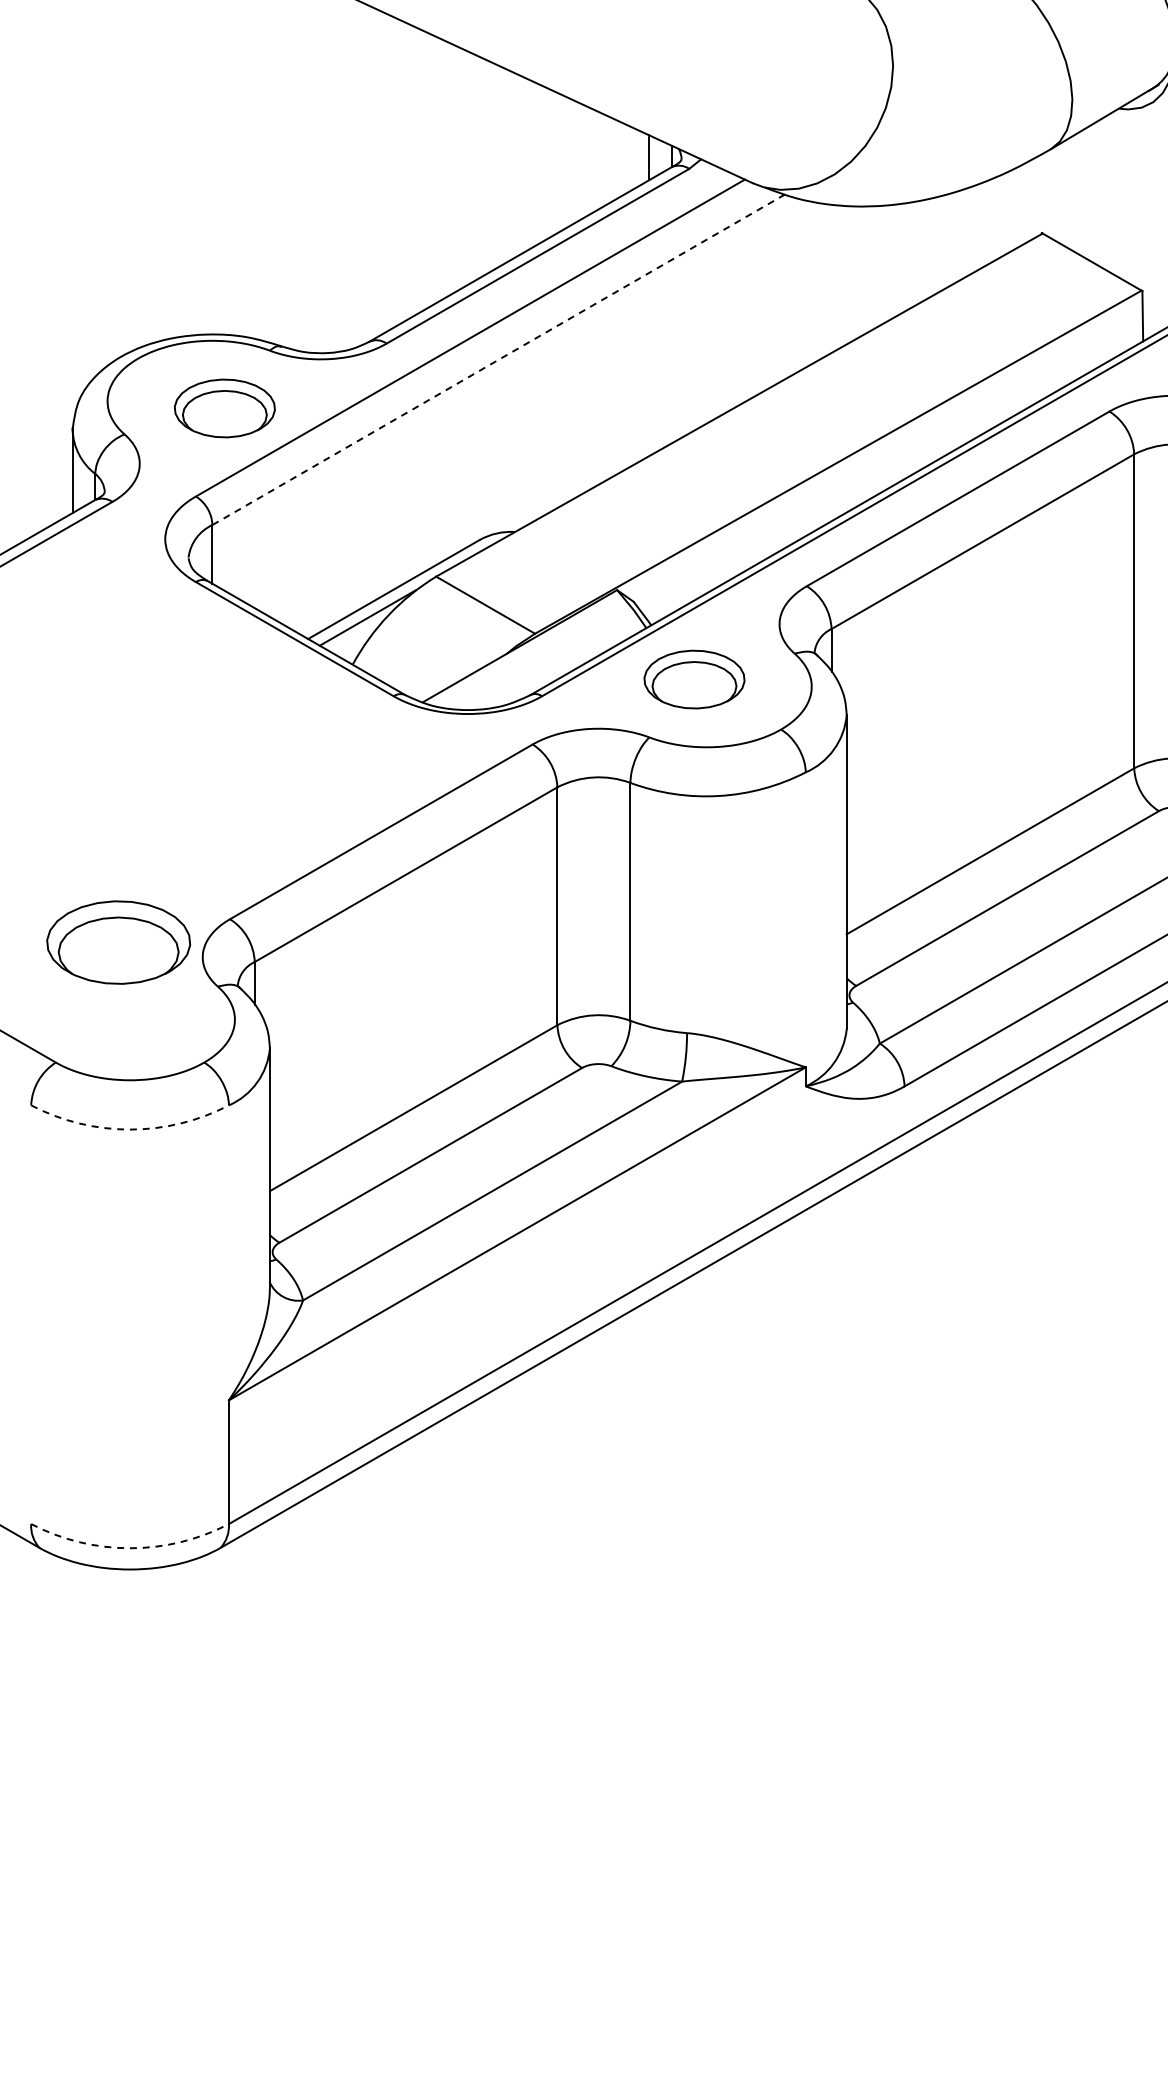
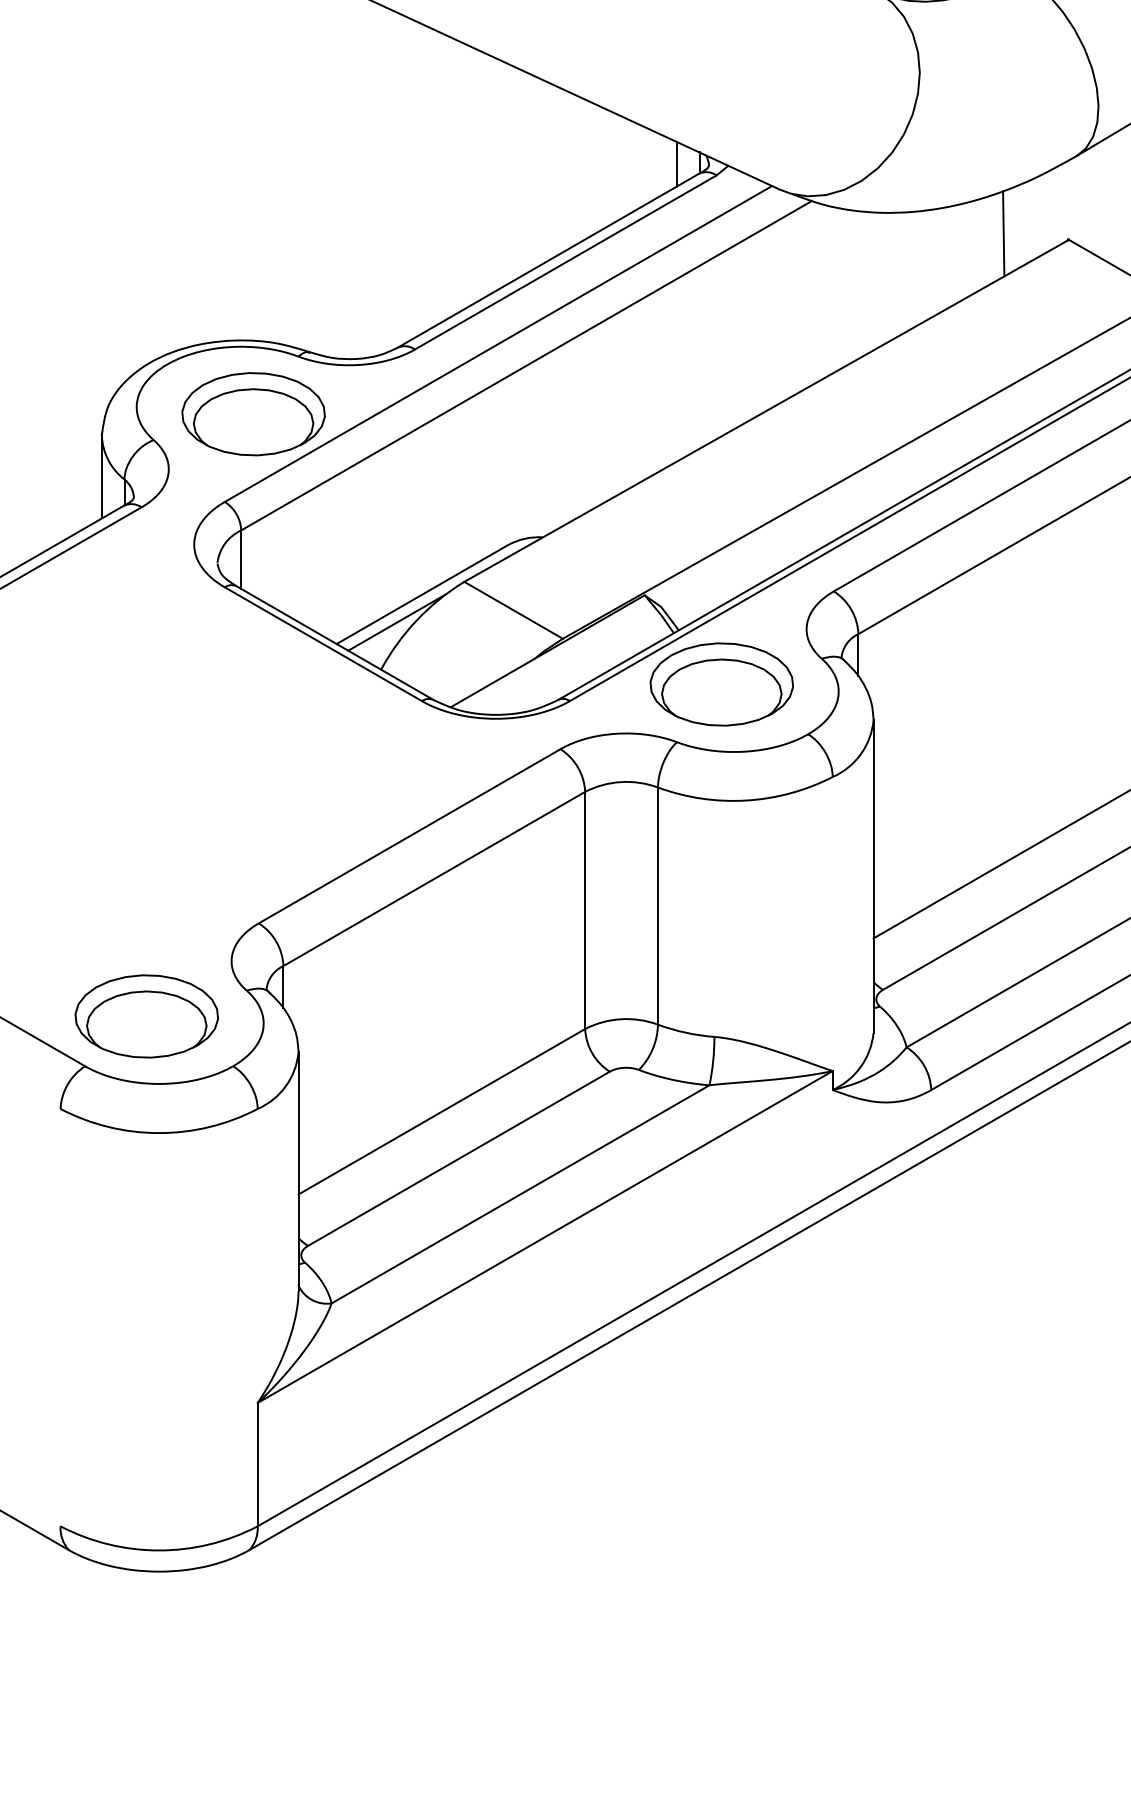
line: (976, 227) -> (1002, 233), added
line: (498, 359) -> (526, 365), dashed -> solid
part: (224, 408) -> (253, 414), size x1.43
part: (694, 679) -> (721, 684), size x1.43
part: (118, 942) -> (146, 1016), moved
arc: (130, 1129) -> (159, 1133), dashed -> solid
arc: (130, 1548) -> (159, 1550), dashed -> solid

